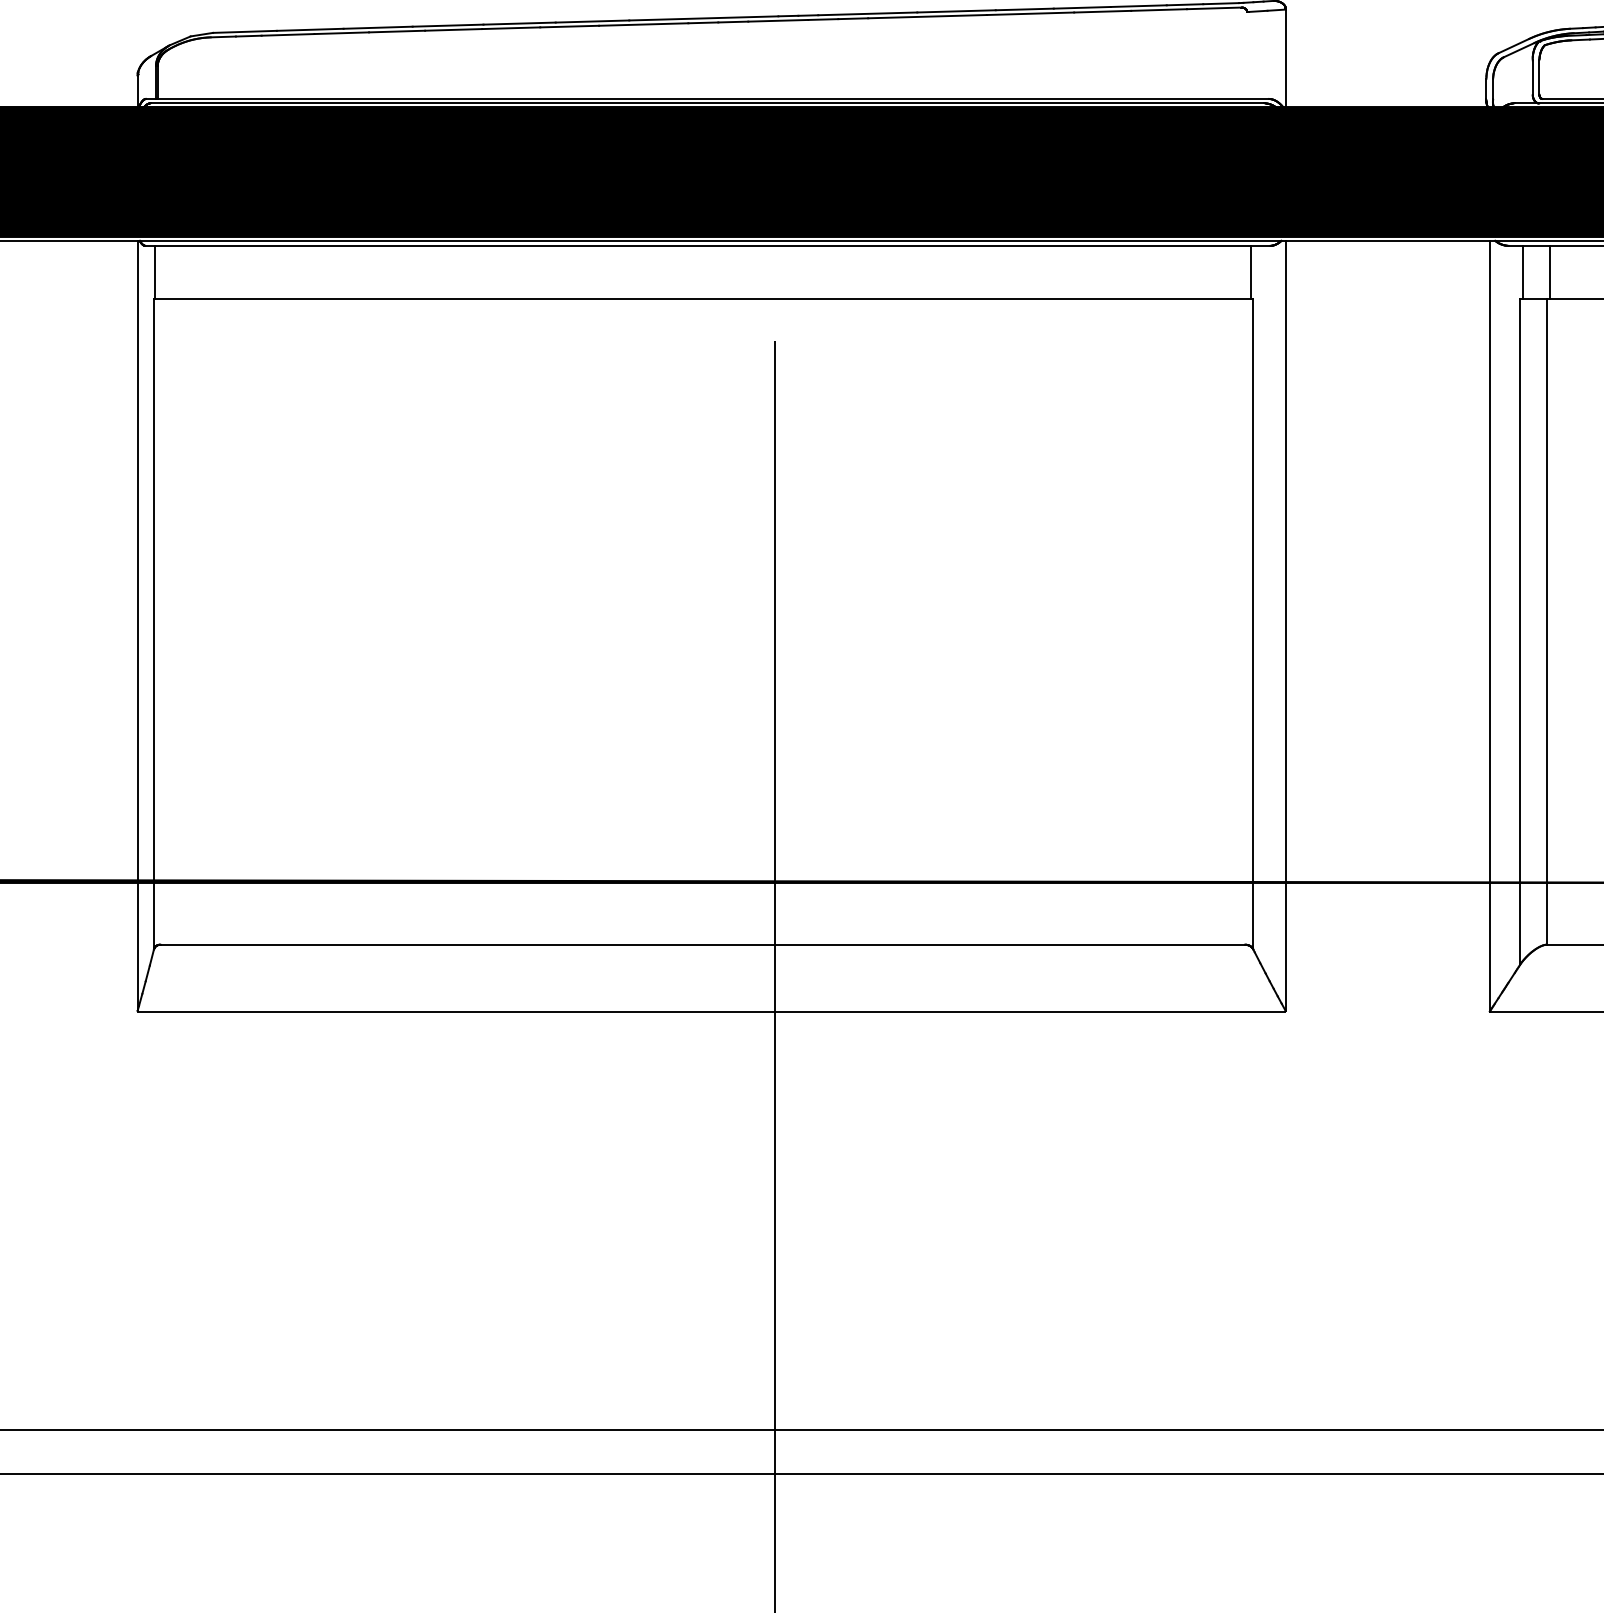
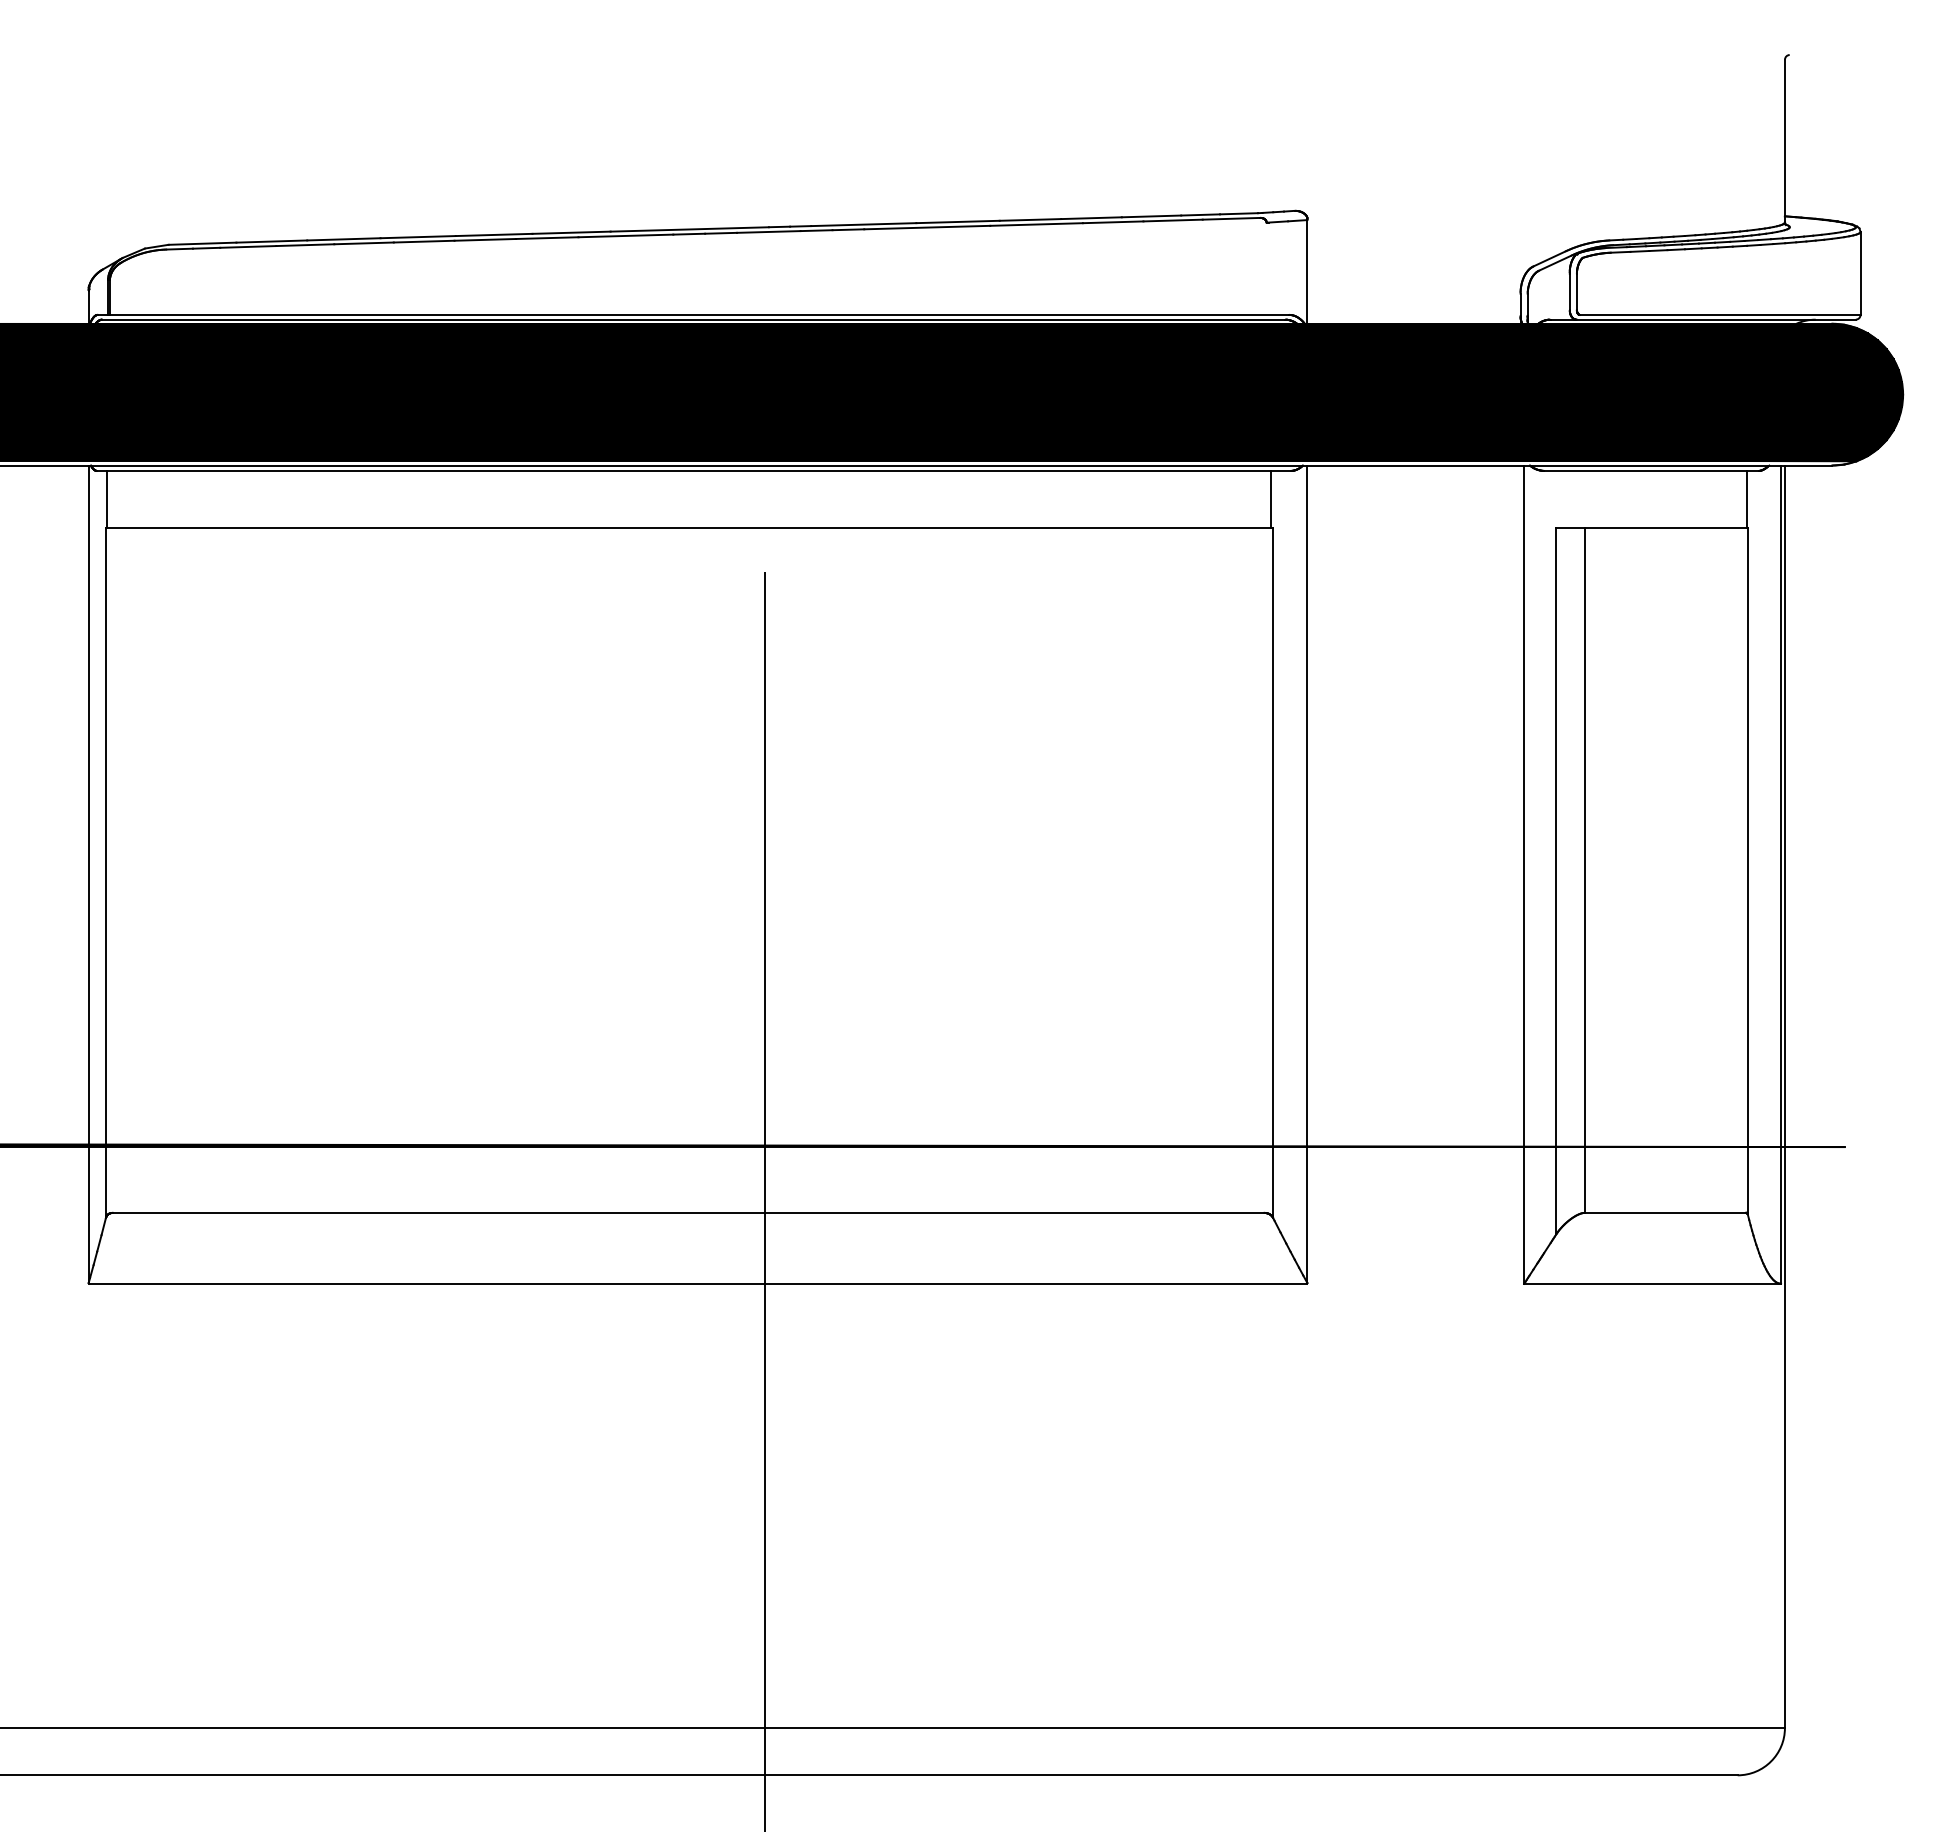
line: (1523, 271) -> (1559, 498), removed
line: (1549, 271) -> (1587, 498), removed

